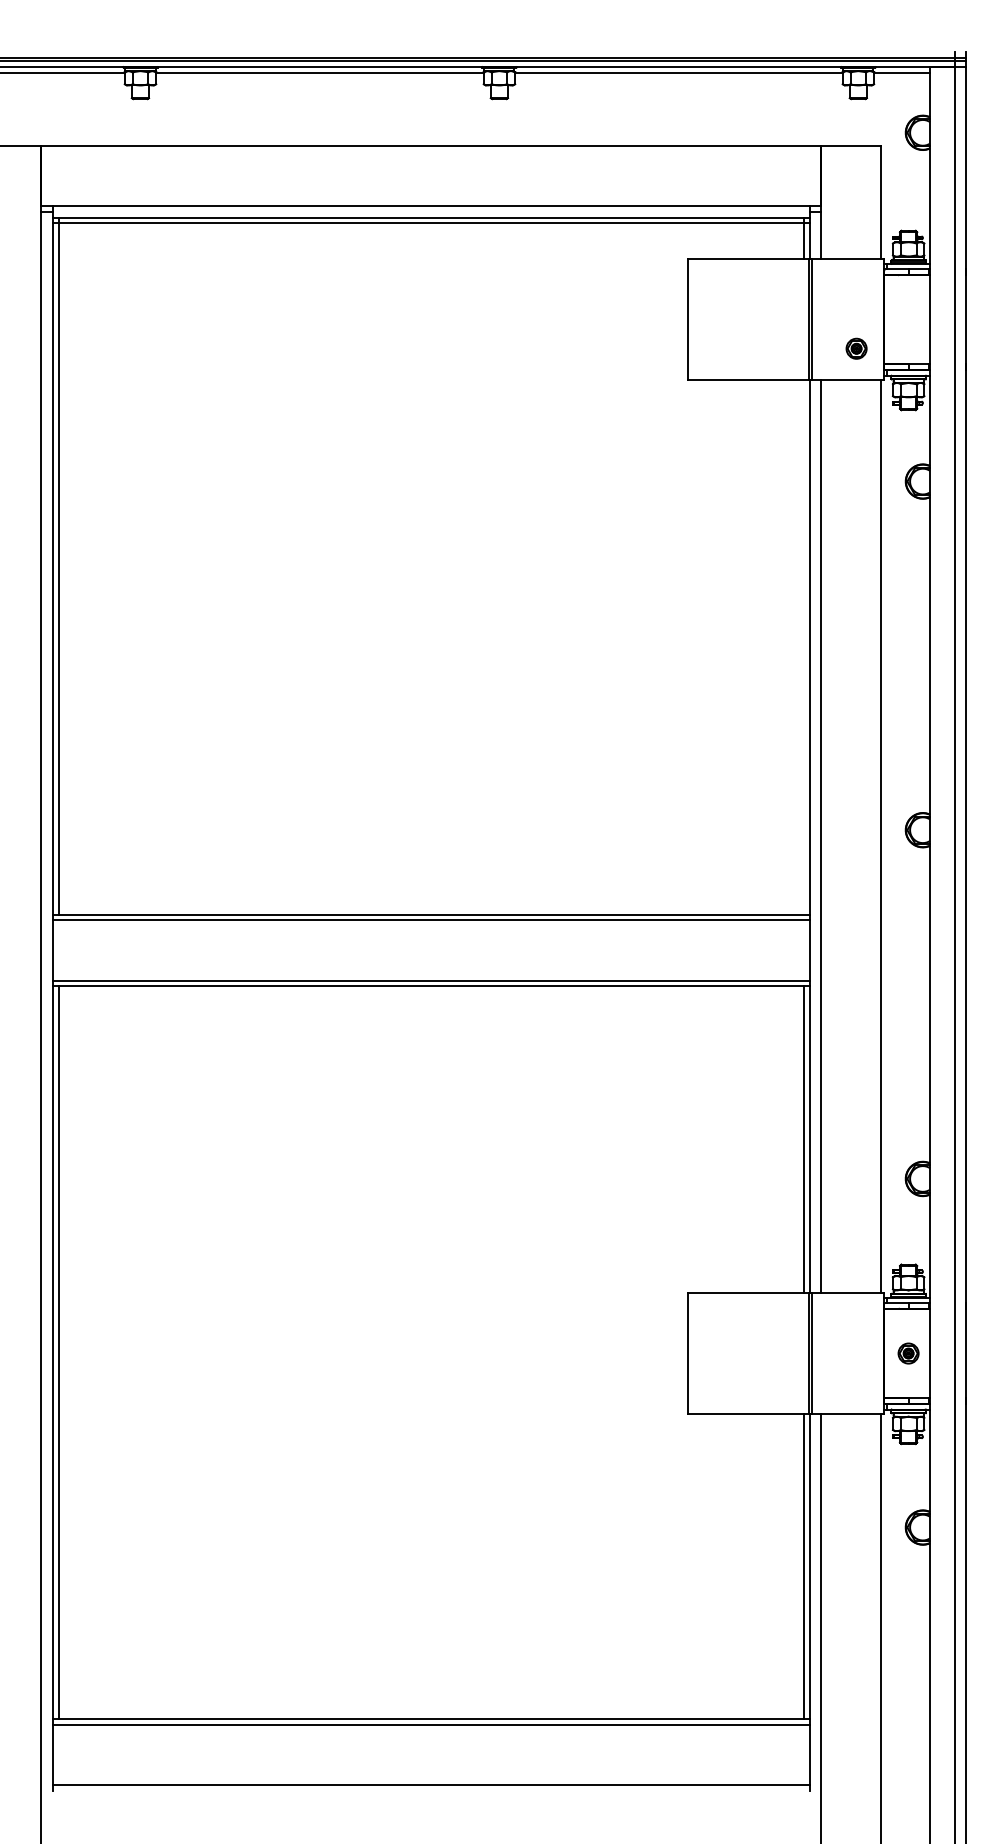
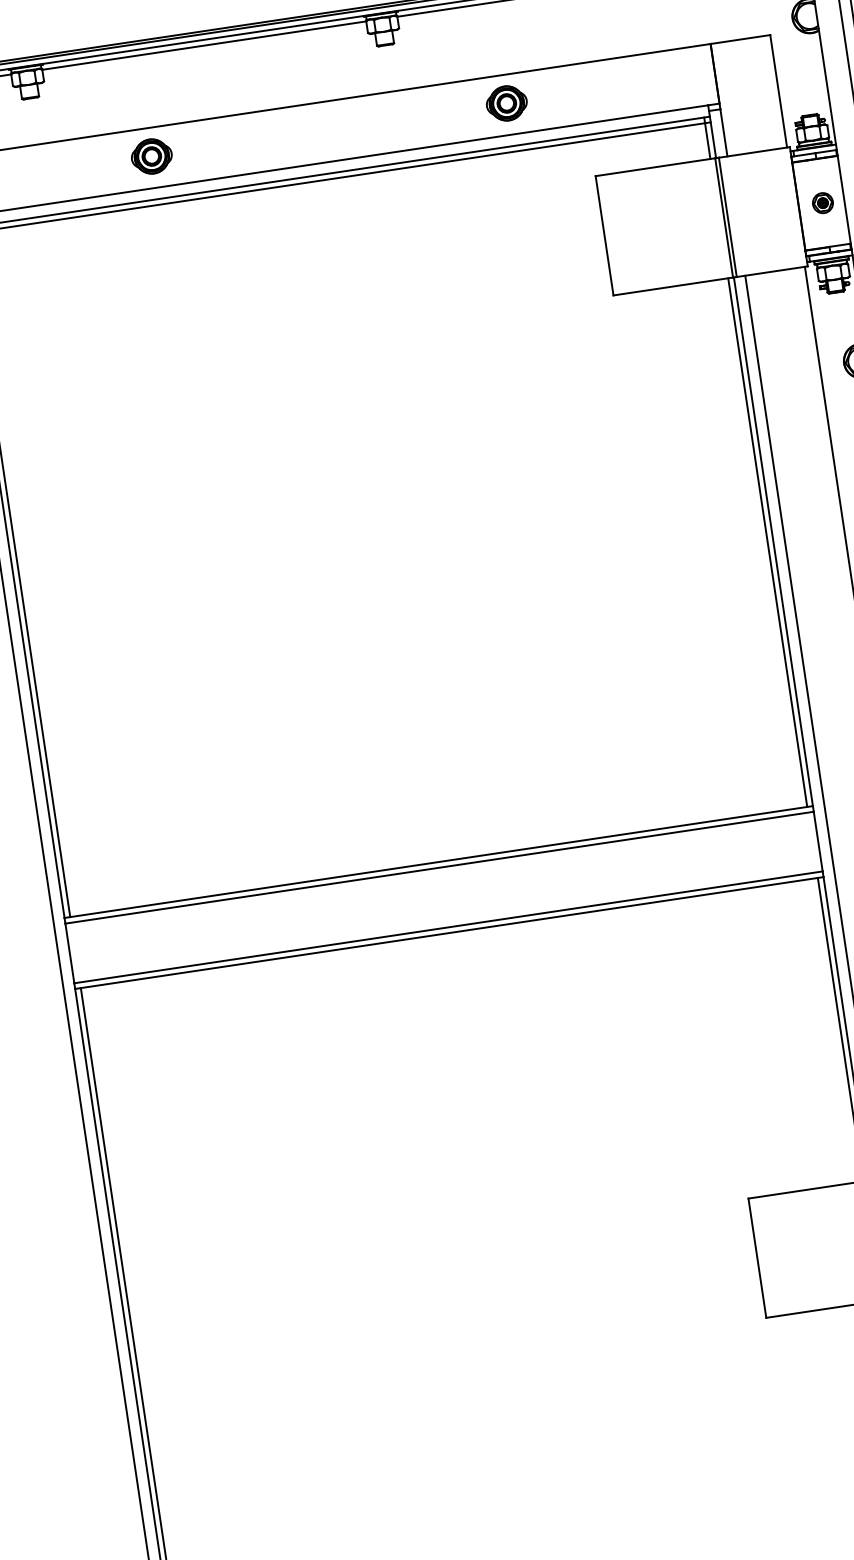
part: (251, 174) -> (151, 156), added
part: (610, 174) -> (506, 103), added
part: (856, 348) -> (822, 202), moved
line: (803, 647) -> (767, 542), added

